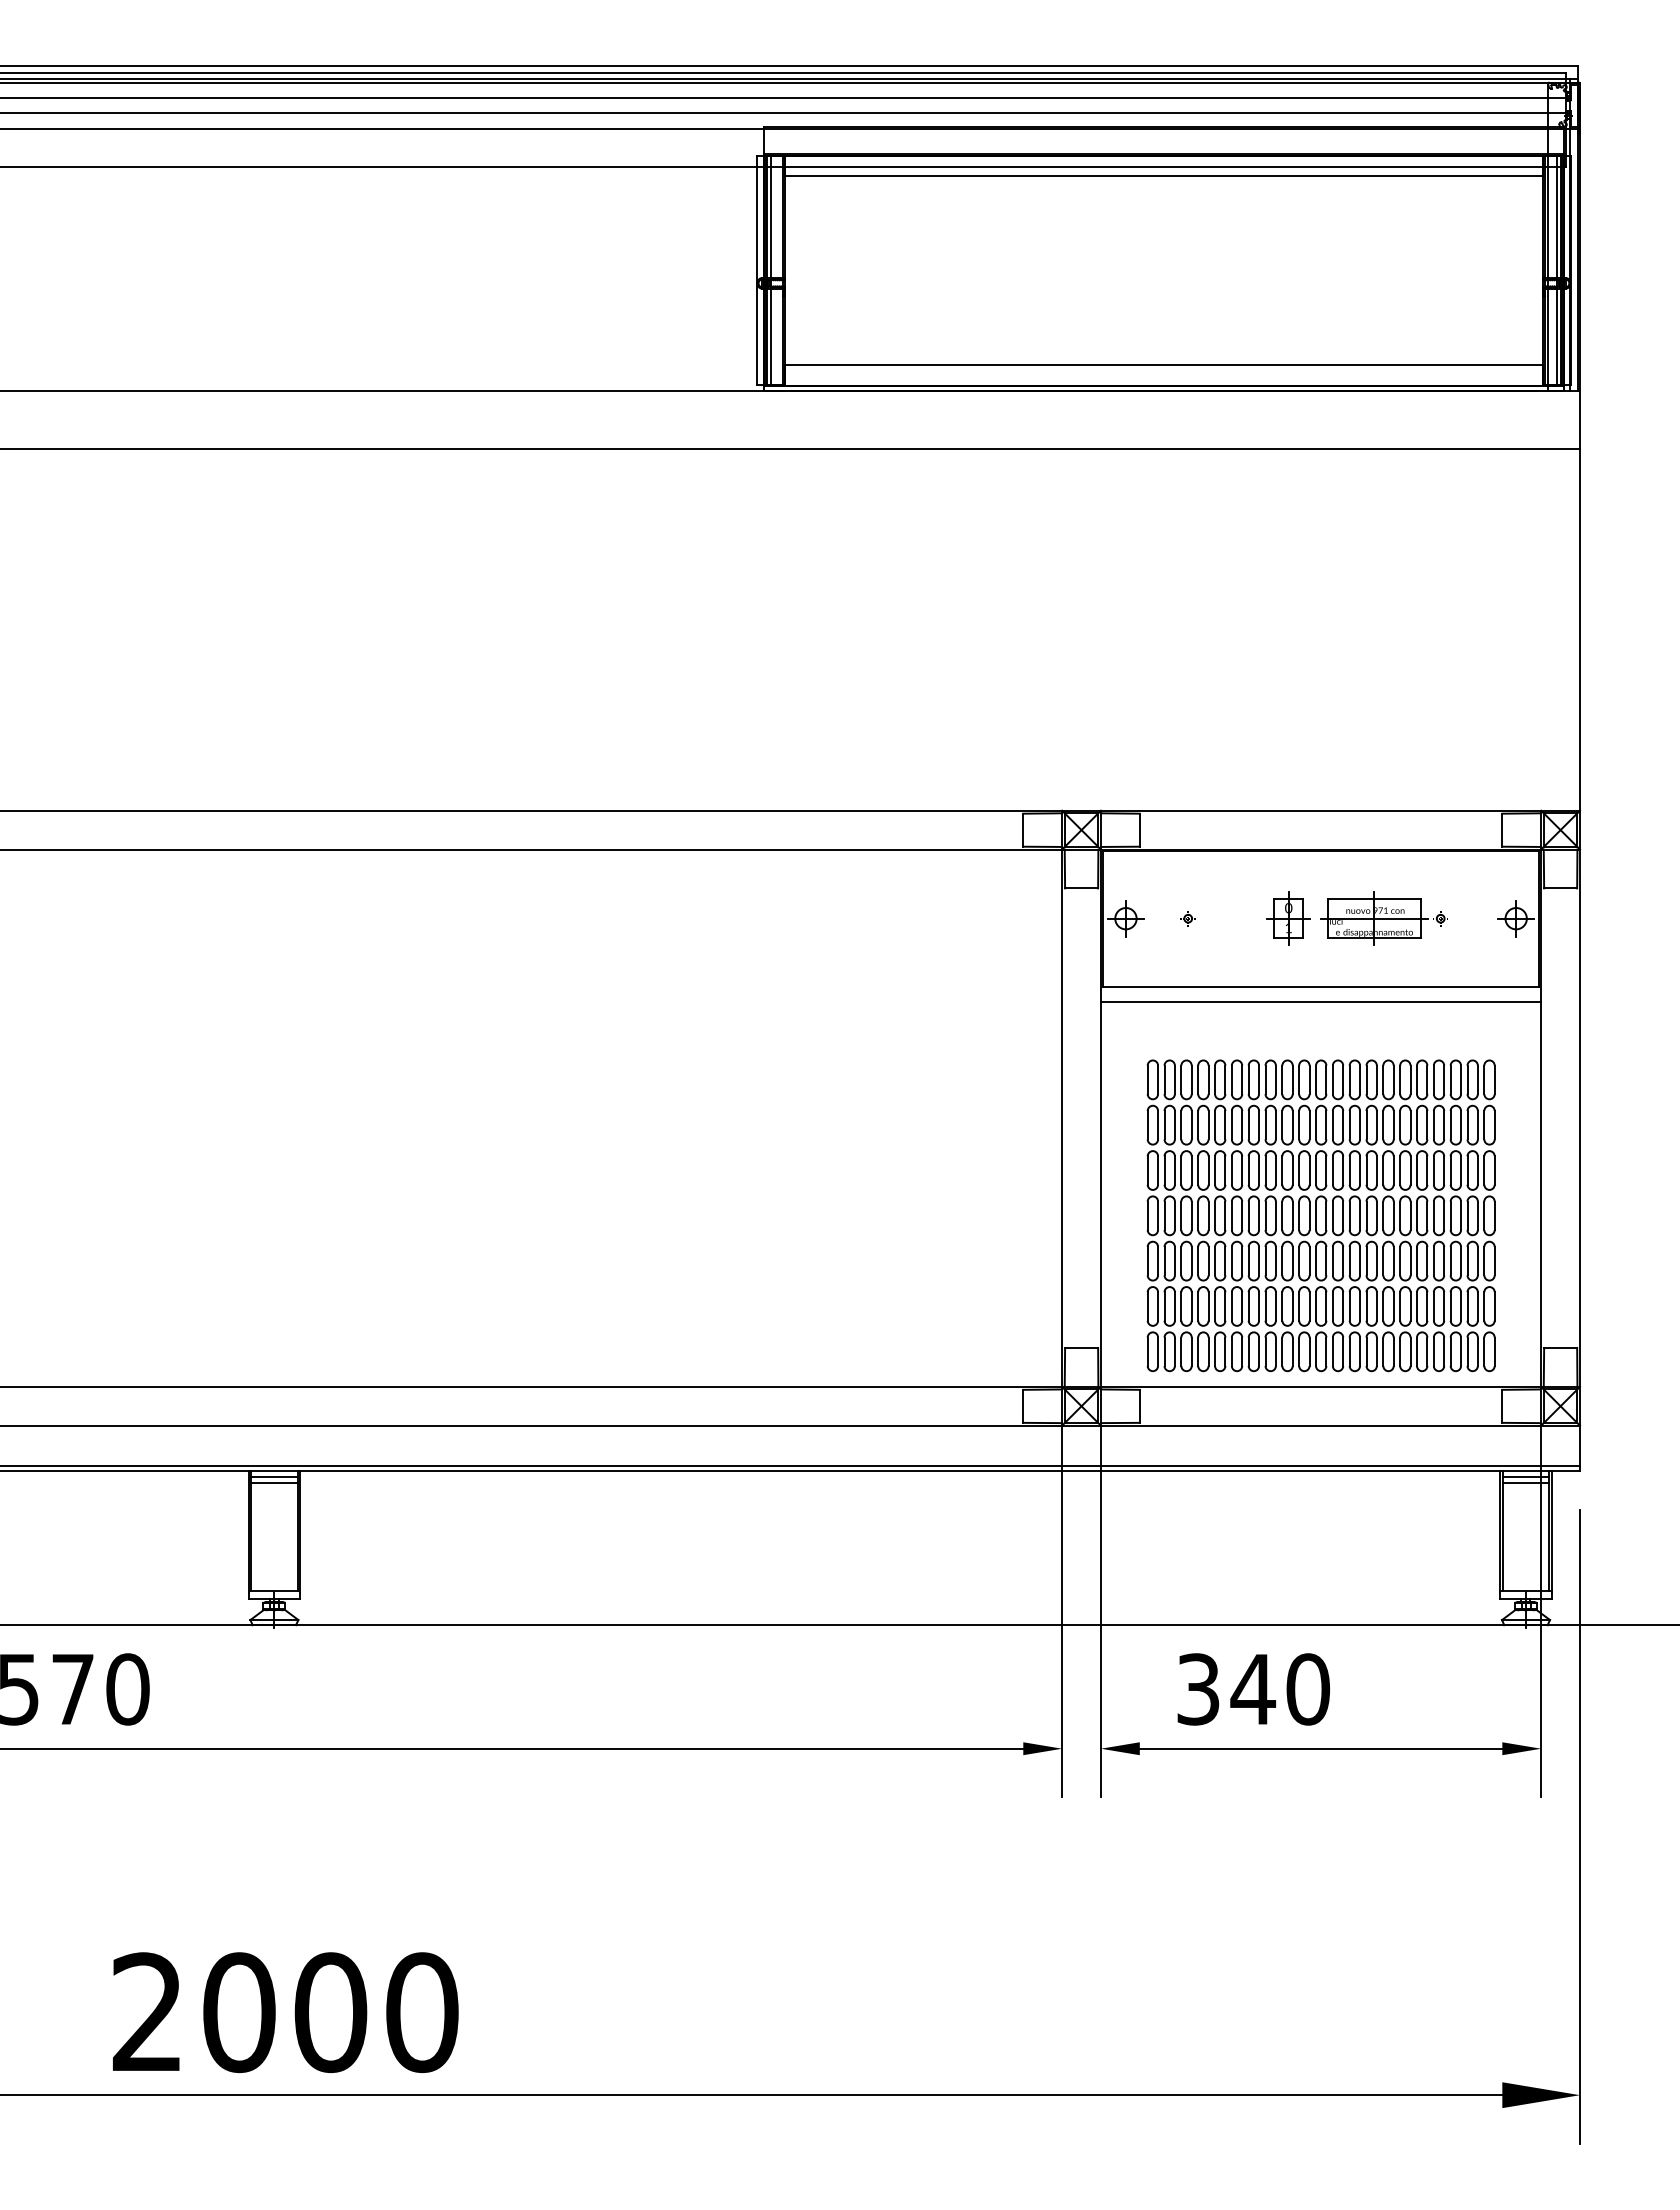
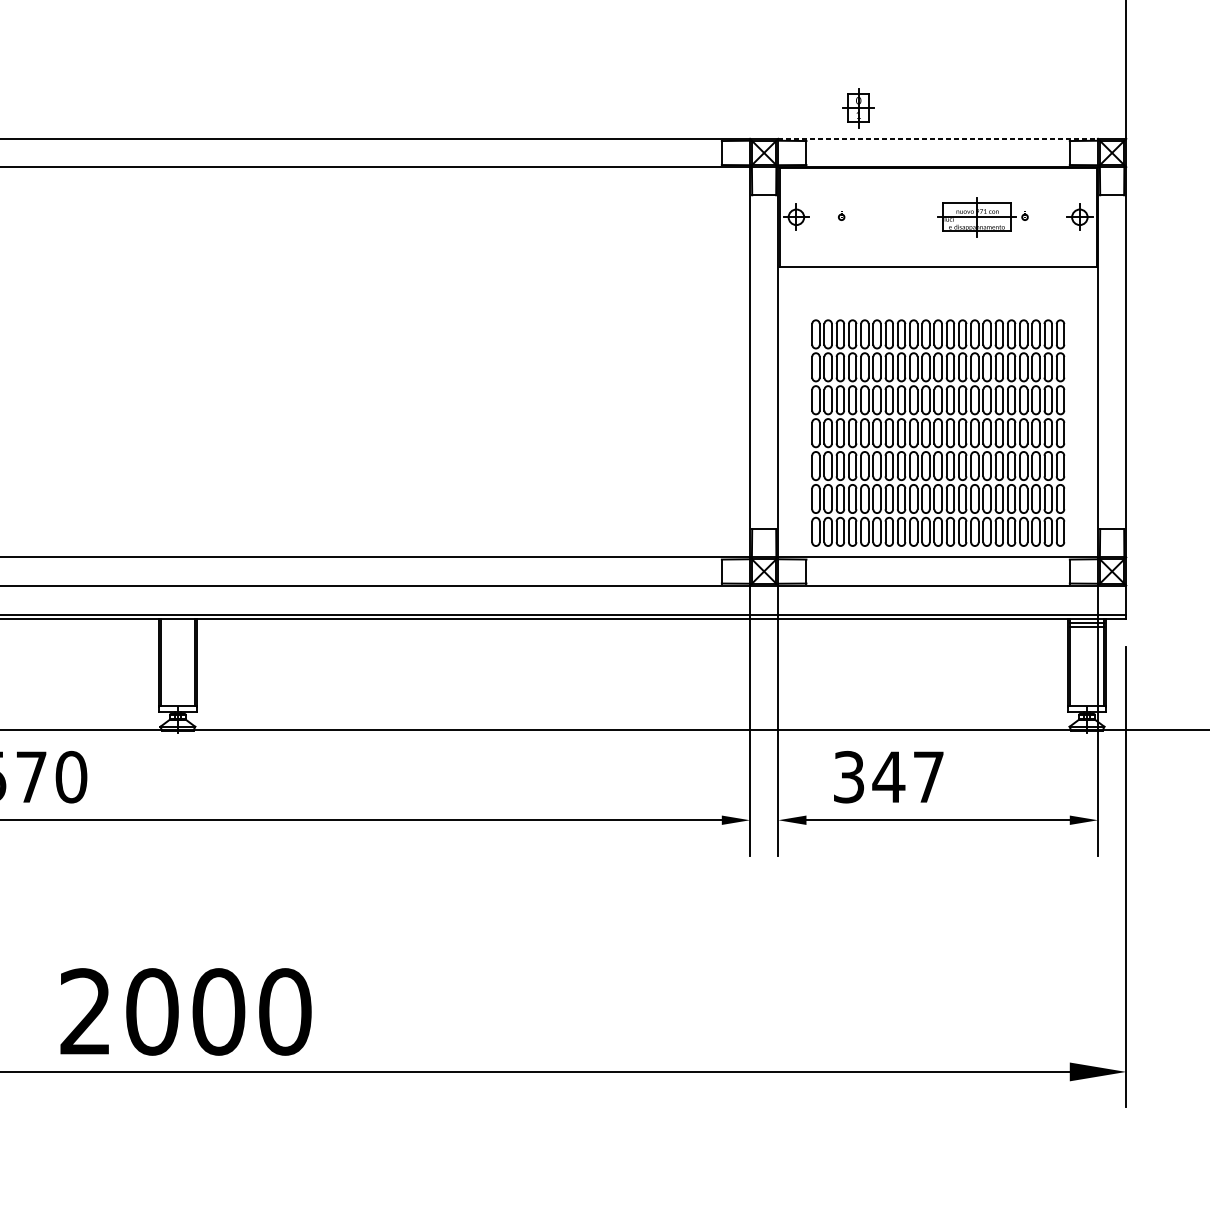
line: (1321, 810) -> (938, 138), solid -> dashed
part: (1288, 918) -> (858, 108), moved
line: (1320, 1002) -> (937, 278), removed
line: (274, 1477) -> (177, 623), removed
line: (274, 1482) -> (177, 626), removed
text: (1308, 1689) -> (929, 777), 340 -> 347

